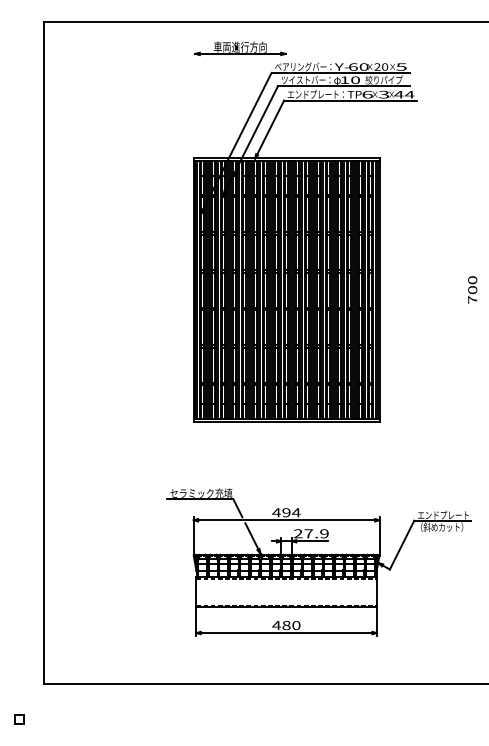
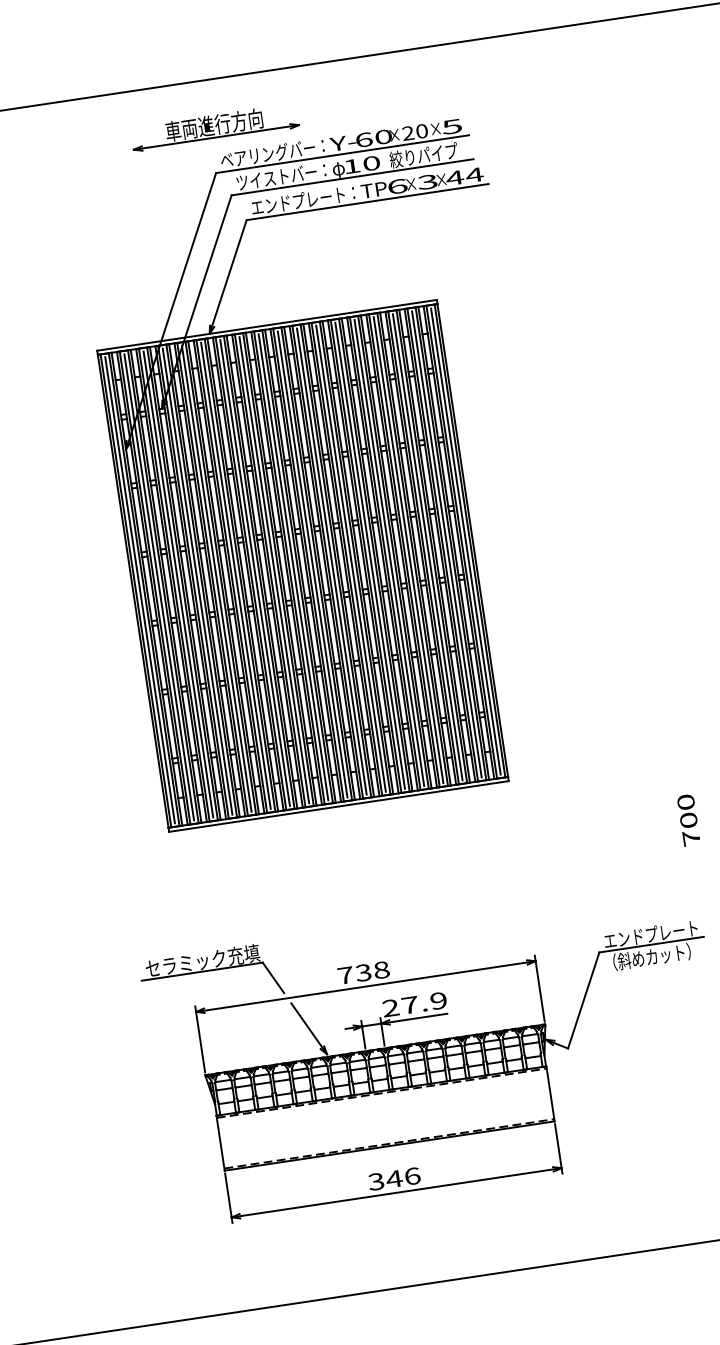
part: (240, 48) -> (214, 127), moved
text: (472, 289) -> (688, 819), moved
text: (286, 512) -> (363, 972), 494 -> 738
text: (286, 625) -> (394, 1178), 480 -> 346

